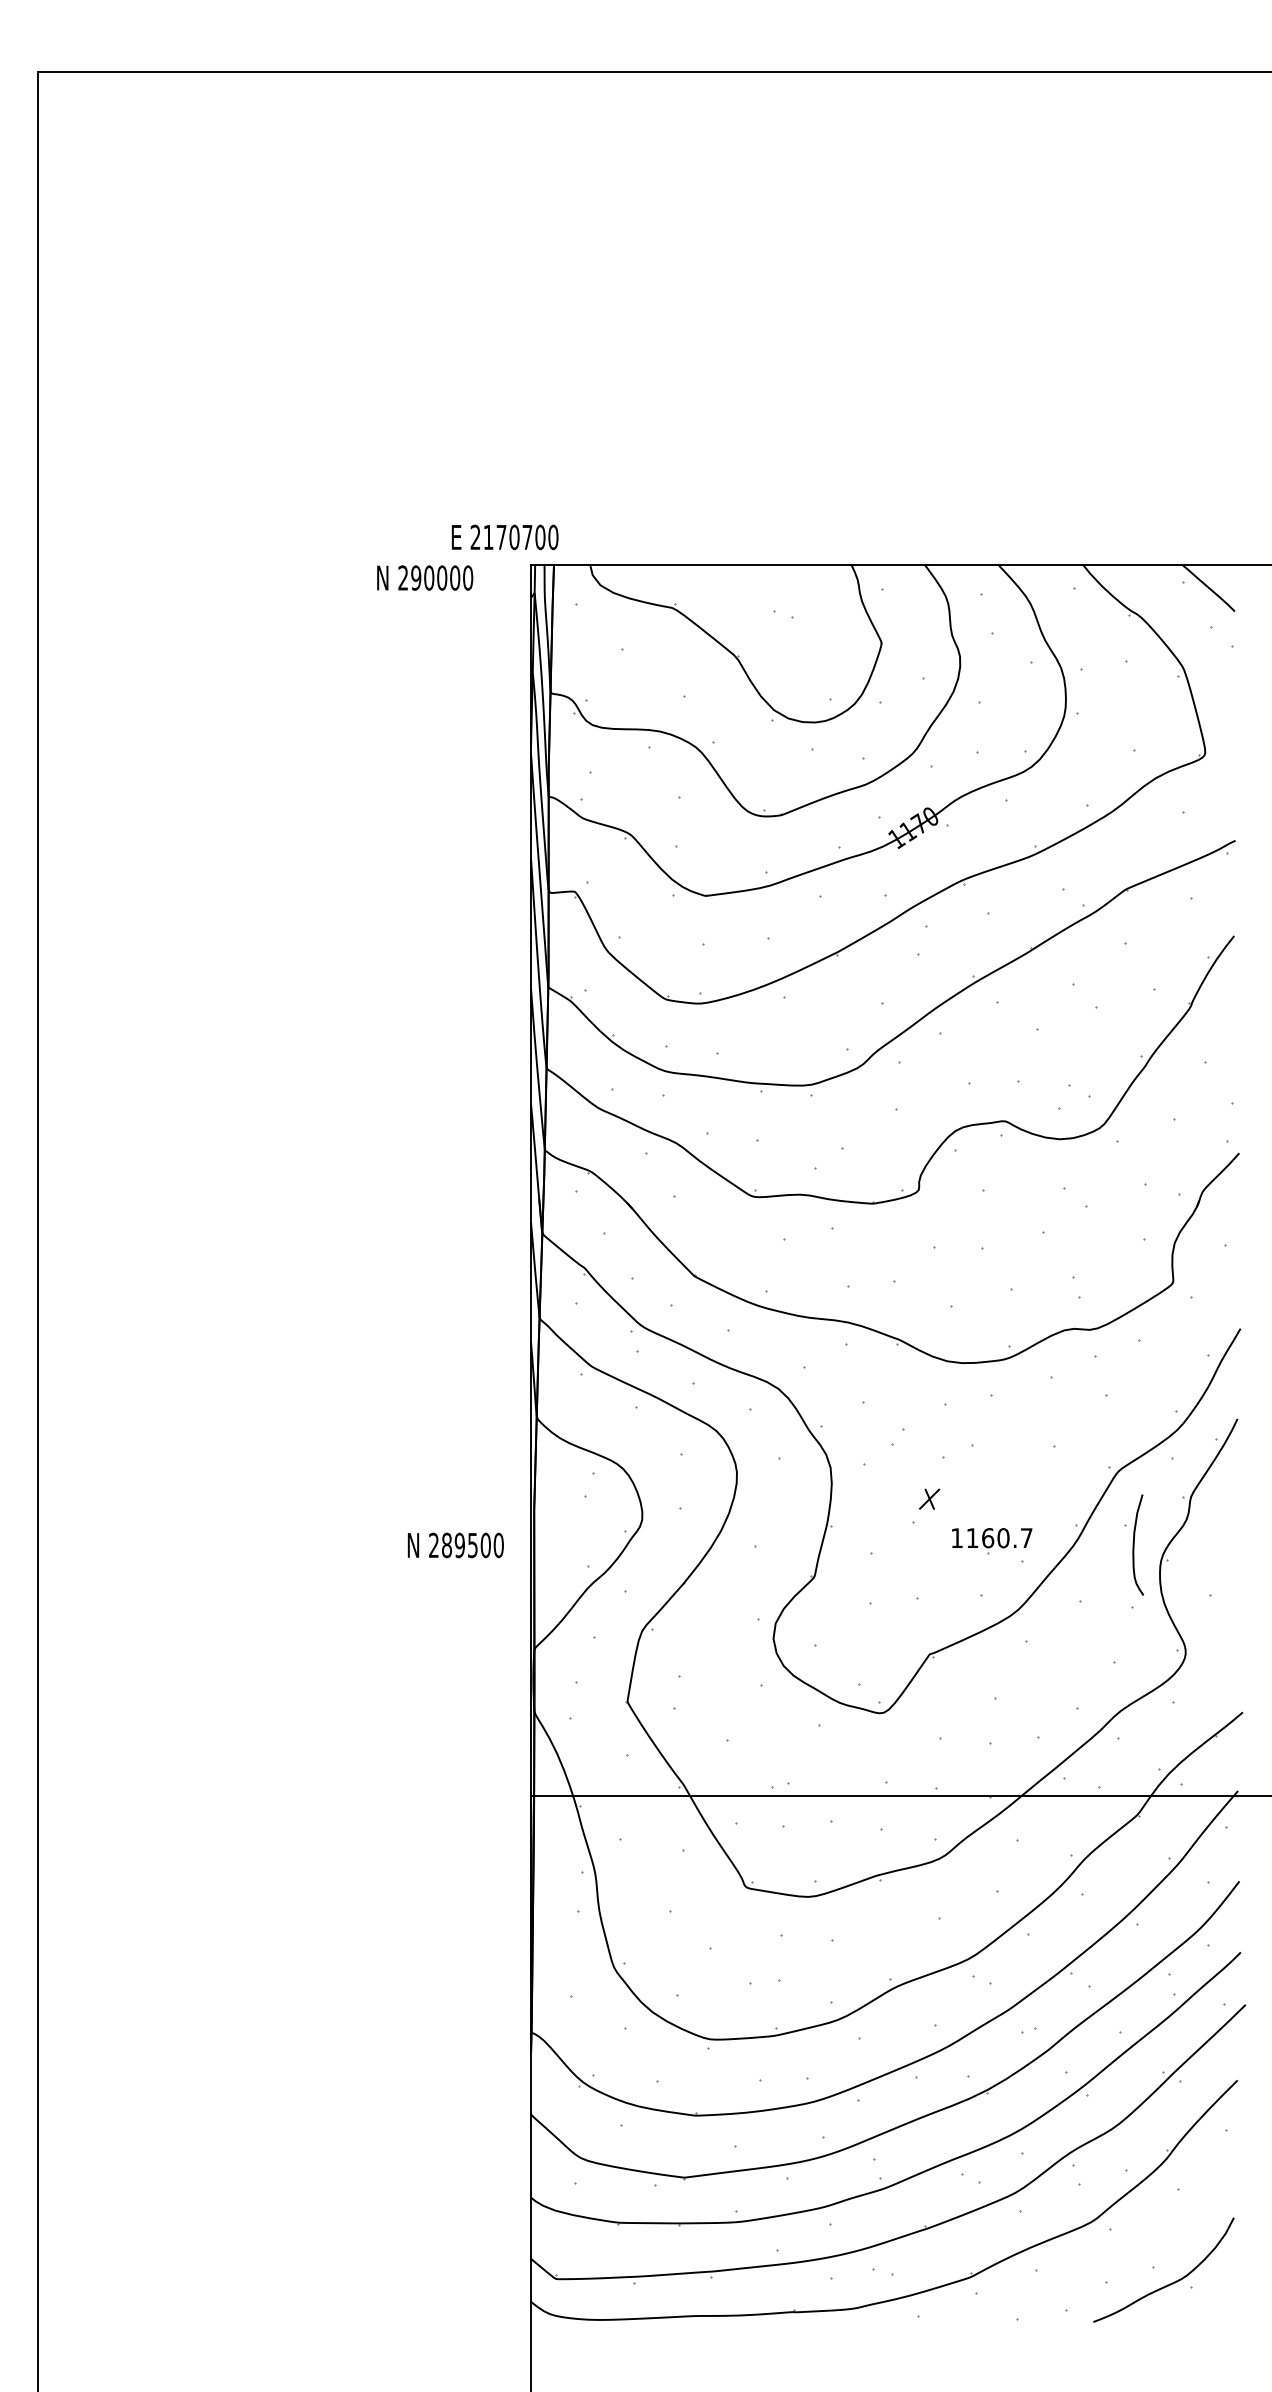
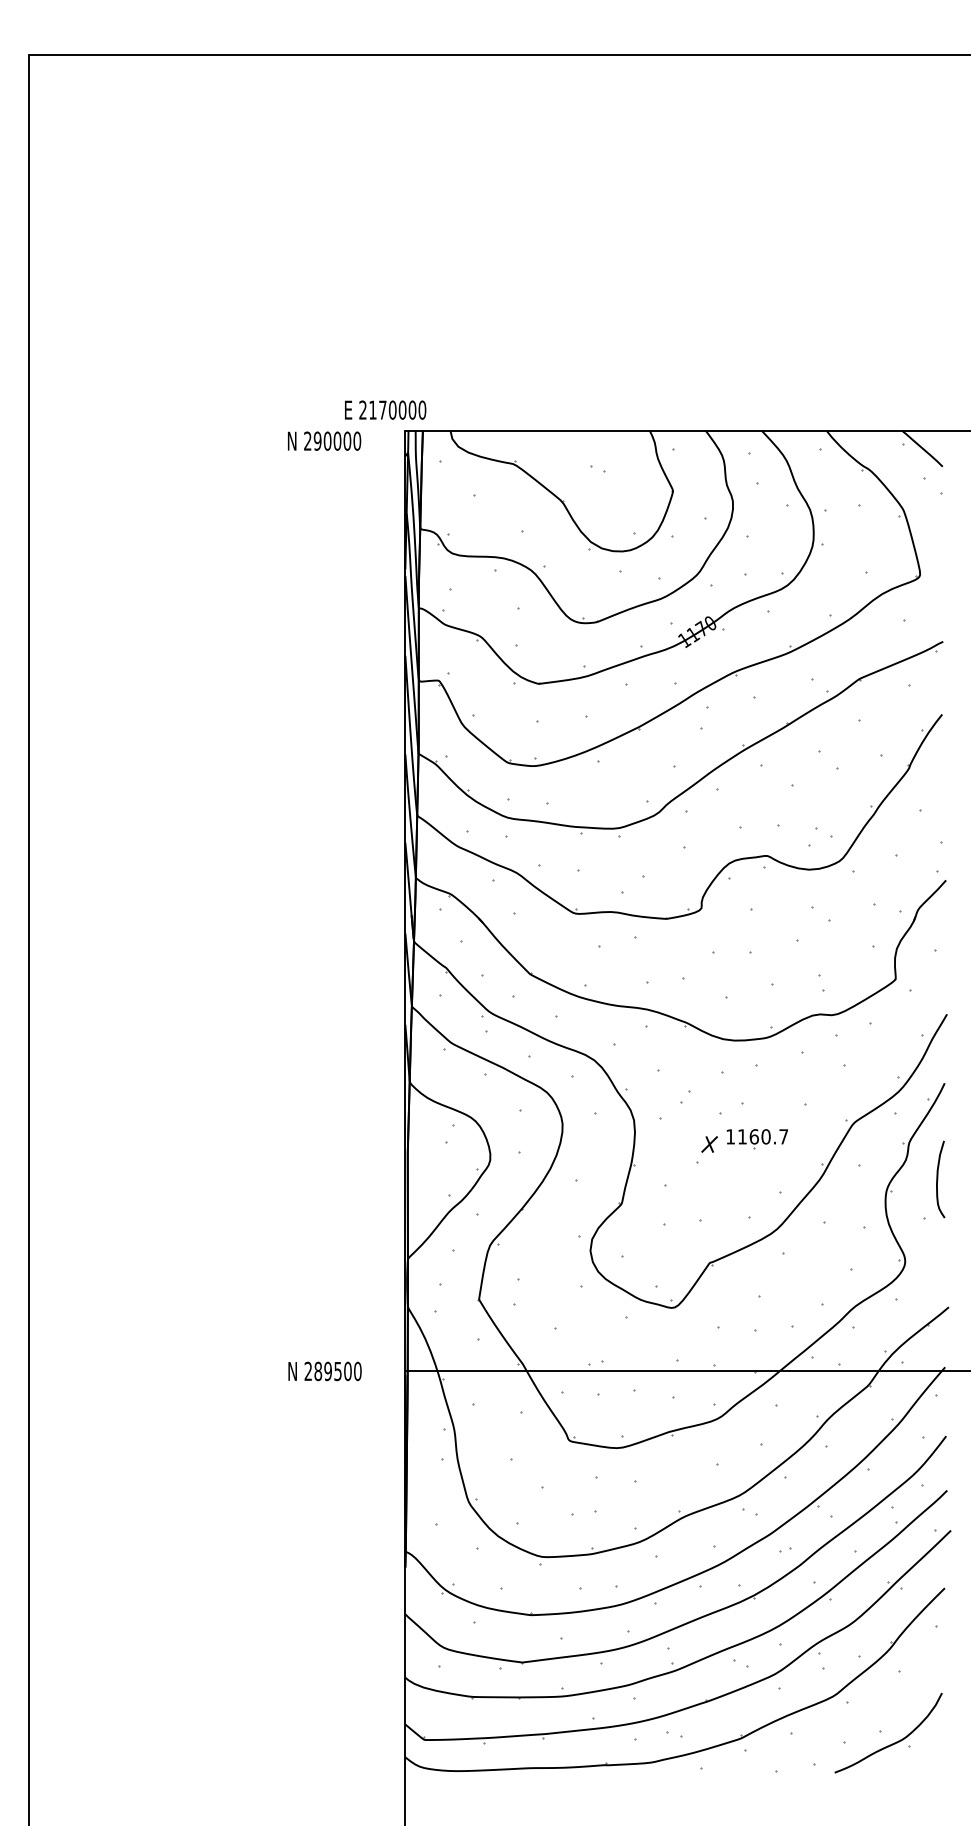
text: (527, 537) -> (402, 410), 2170700 -> 2170000
part: (992, 1541) -> (757, 1139), moved
curve: (1134, 1544) -> (937, 1179), moved
text: (455, 1545) -> (324, 1371), moved

